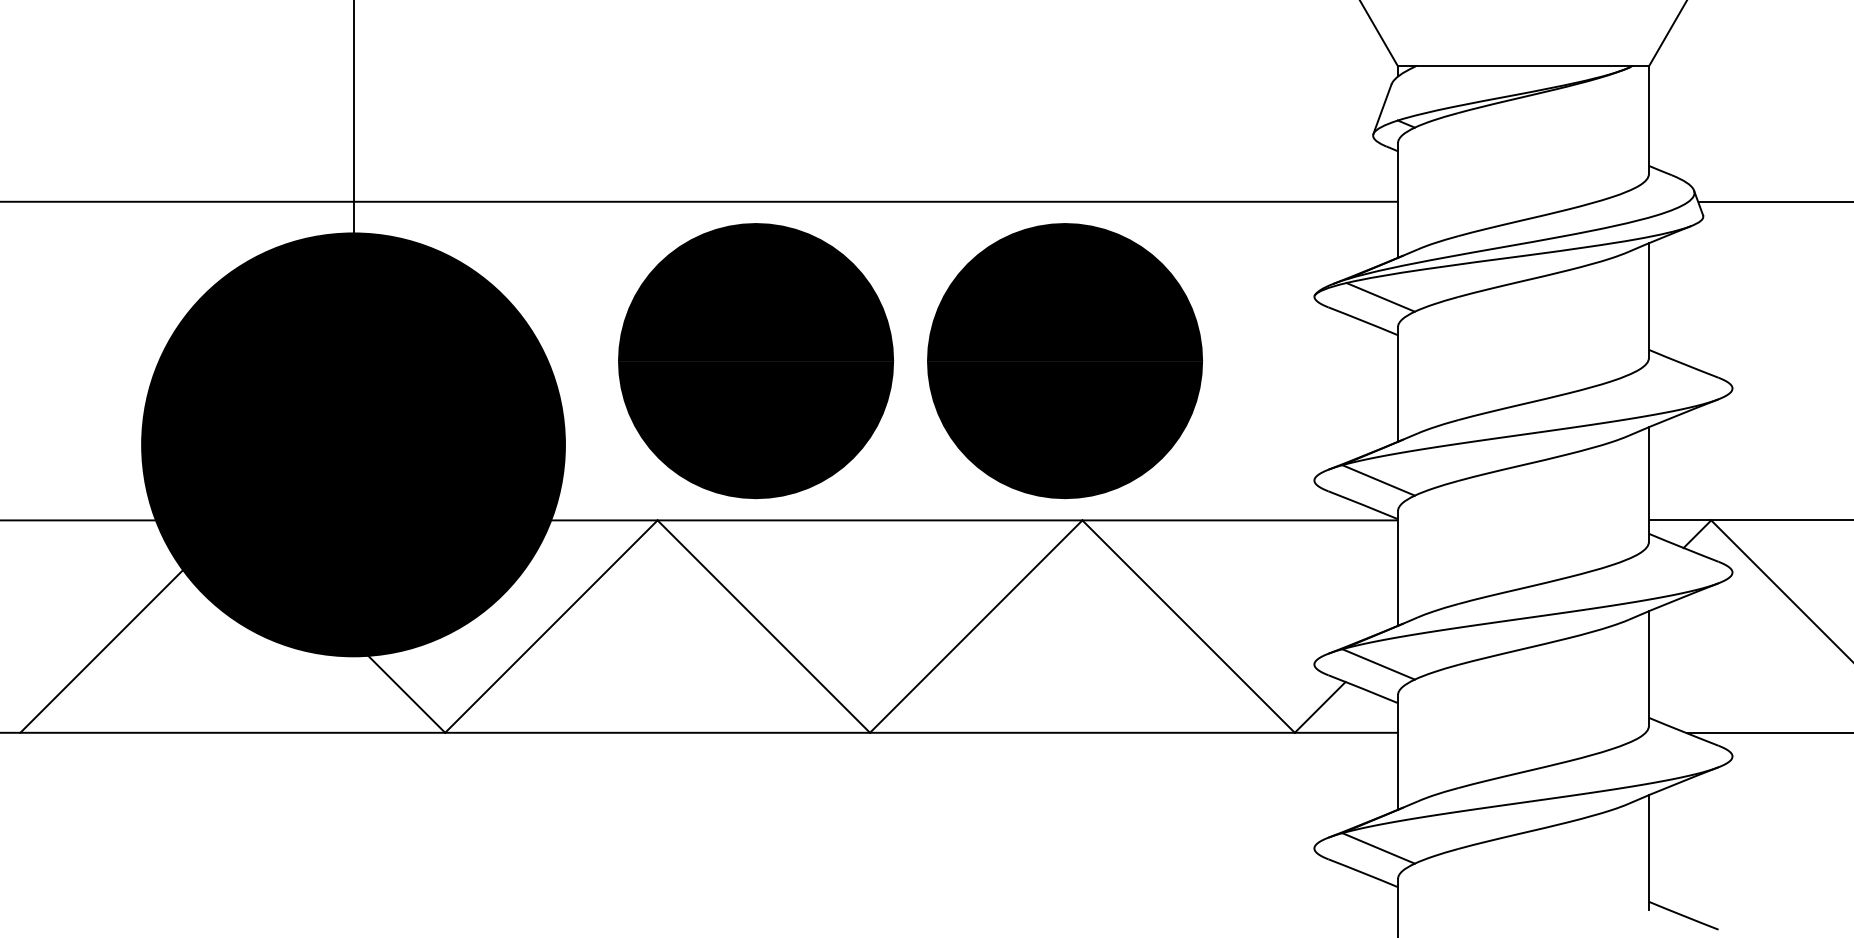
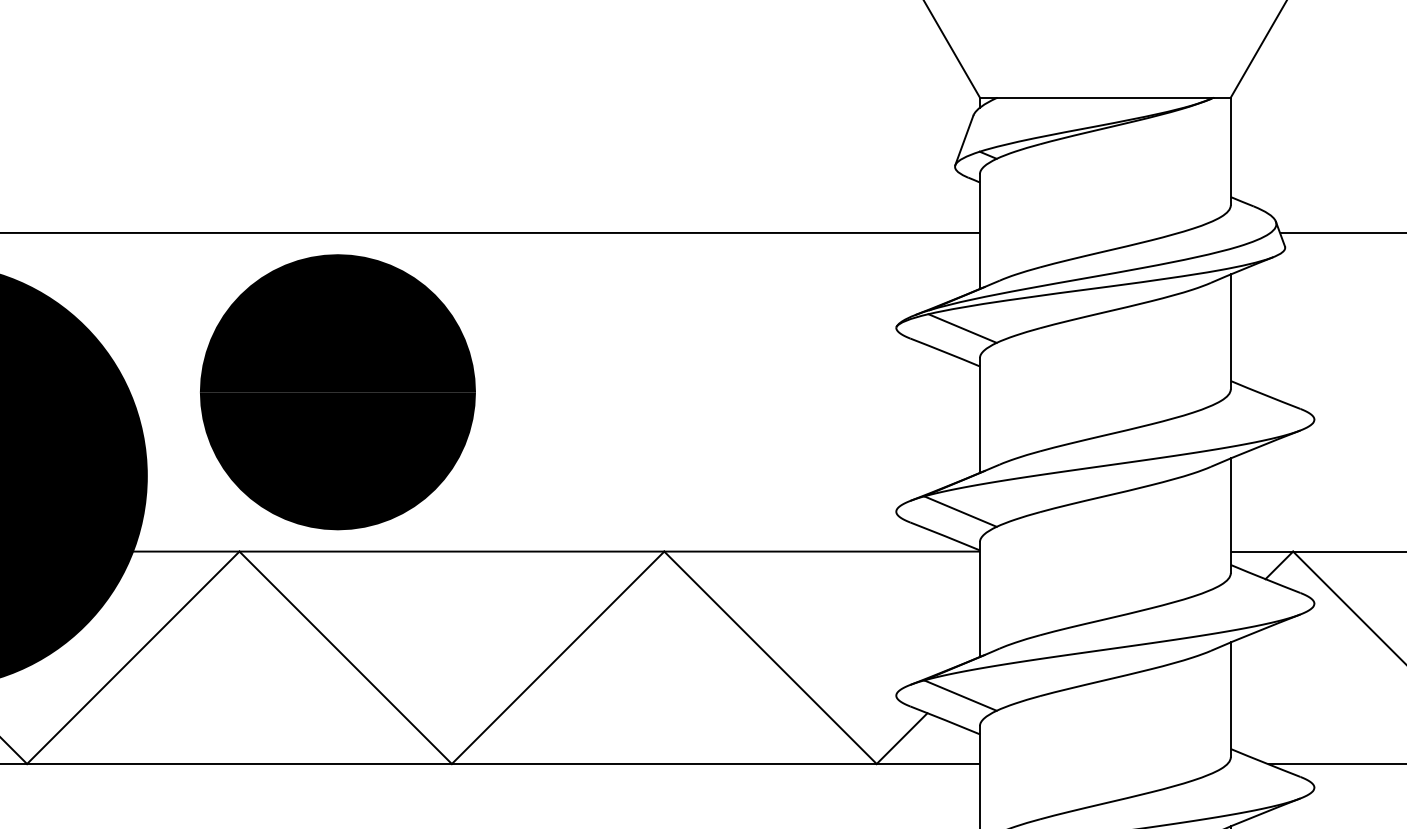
part: (1064, 361) -> (646, 392), removed

